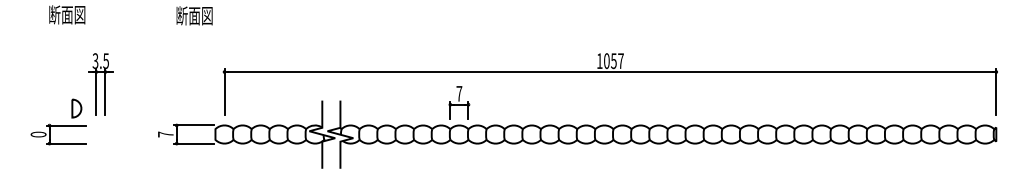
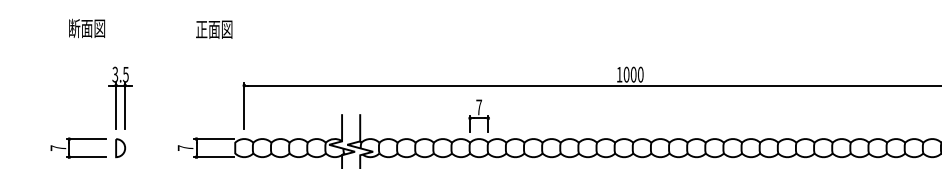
text: (181, 15) -> (201, 29), 断面図 -> 正面図
text: (617, 61) -> (637, 75), 1057 -> 1000
part: (76, 108) -> (120, 148), moved
text: (38, 134) -> (58, 148), 0 -> 7

